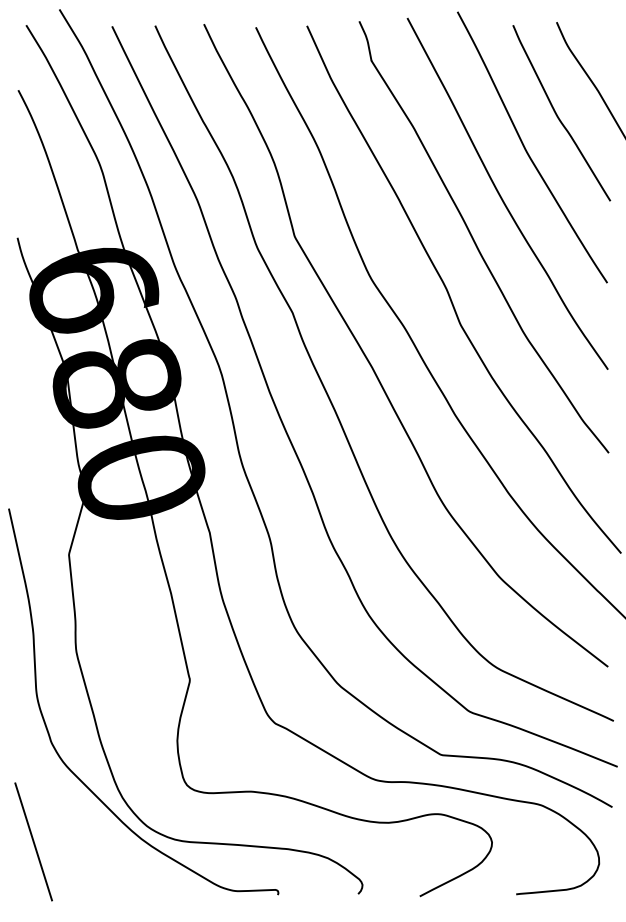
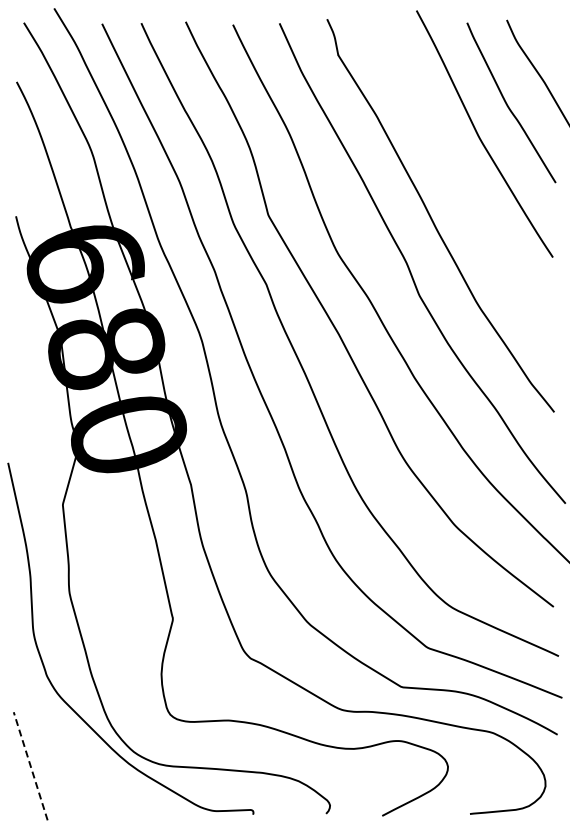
curve: (502, 197) -> (457, 179), removed
line: (33, 842) -> (30, 766), solid -> dashed

